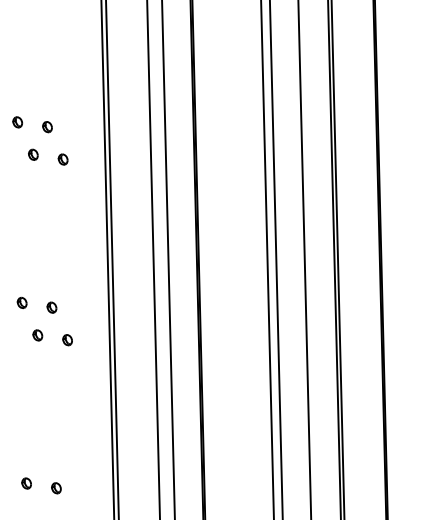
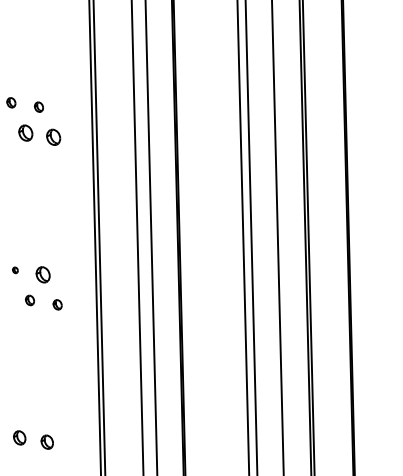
part: (33, 154) -> (26, 132), size x1.6
part: (62, 159) -> (52, 137), size x1.6
part: (21, 302) -> (14, 269), size x0.6
part: (51, 307) -> (42, 274), size x1.6
part: (26, 483) -> (19, 437), size x1.4
part: (56, 488) -> (47, 442), size x1.4

